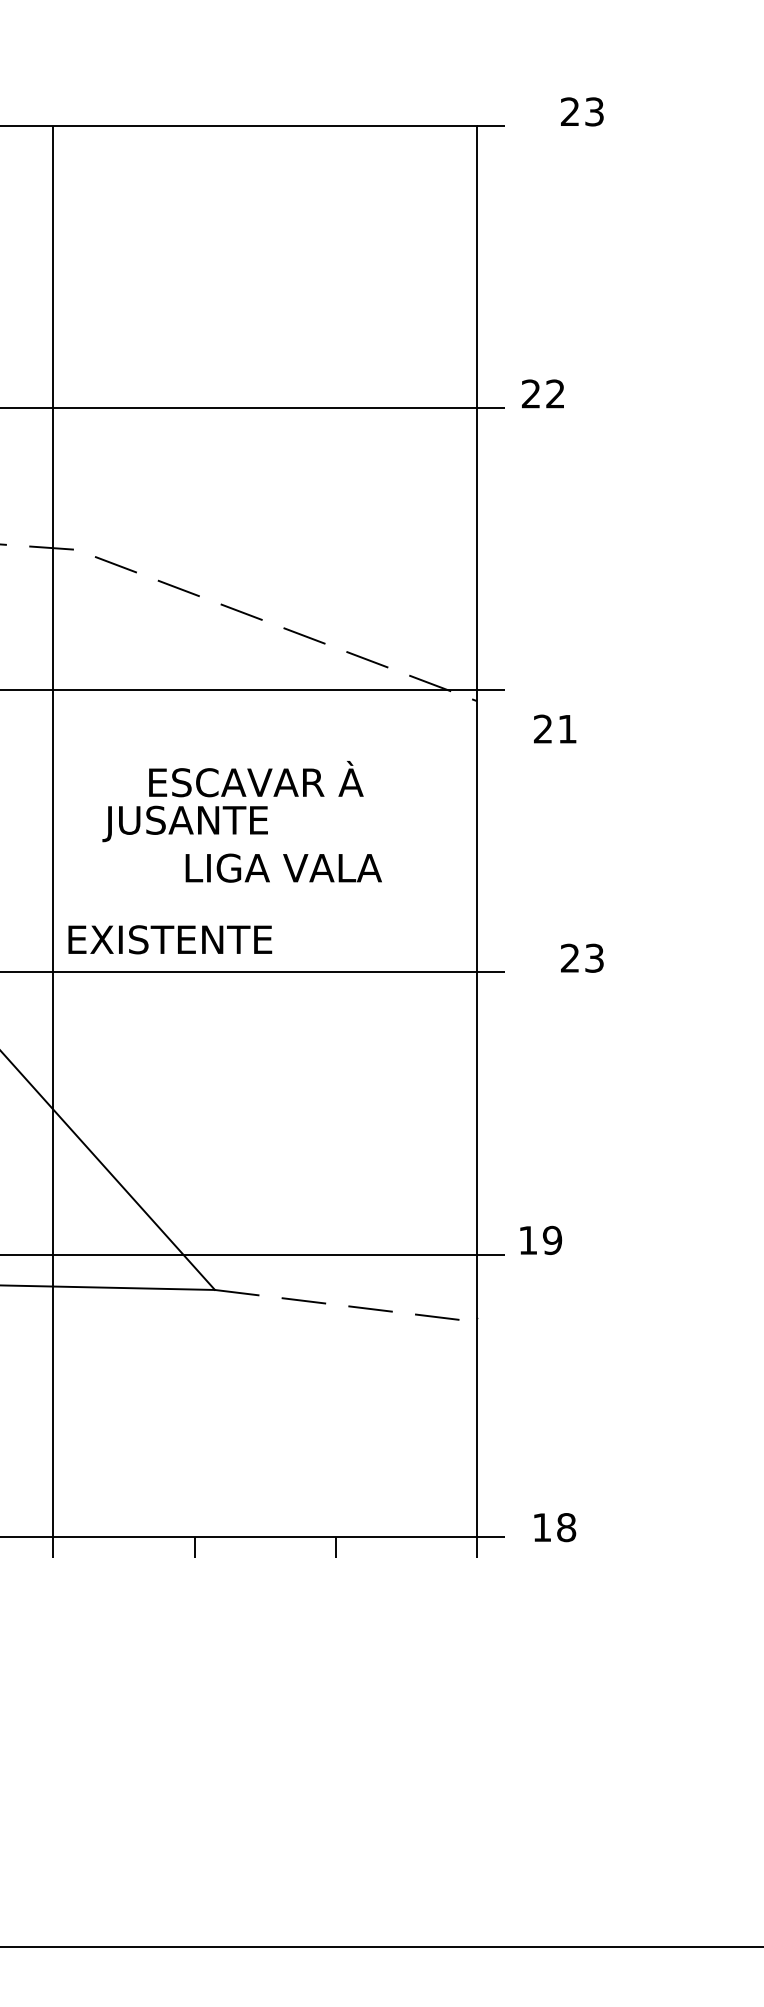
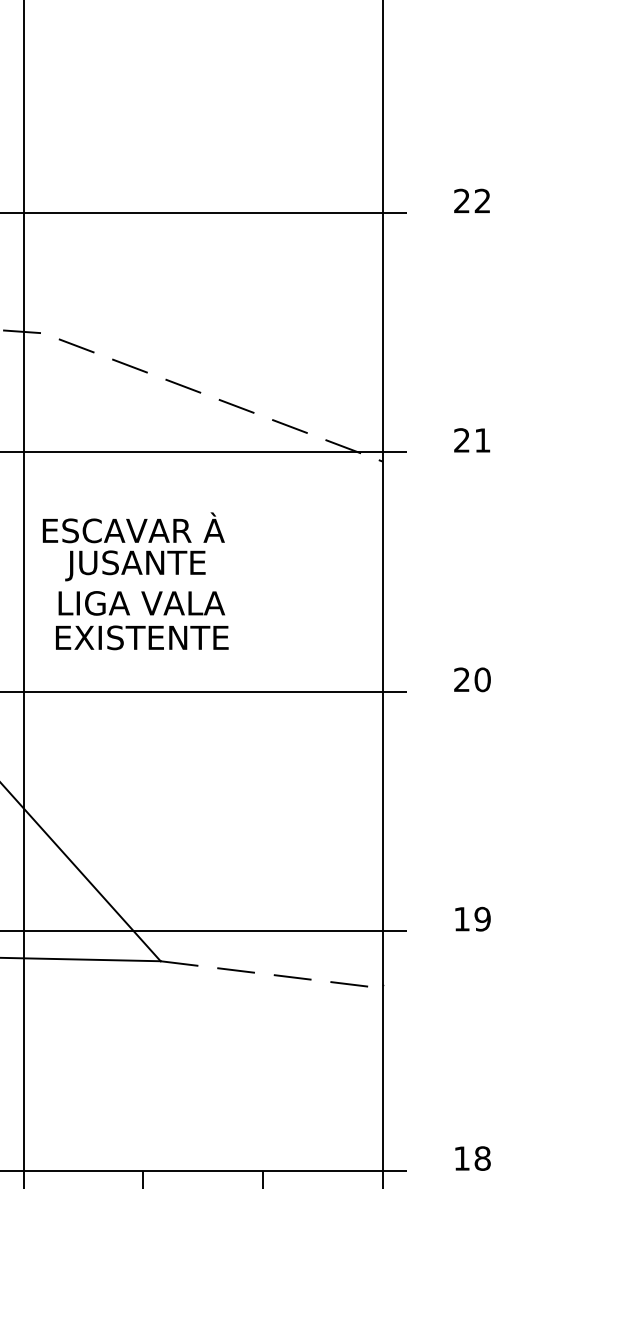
text: (542, 393) -> (471, 200), moved
text: (555, 728) -> (472, 439), moved
text: (256, 779) -> (133, 528), moved
text: (283, 867) -> (141, 602), moved
text: (170, 939) -> (142, 637), moved
text: (594, 957) -> (482, 679), 23 -> 20
text: (541, 1239) -> (473, 918), moved
text: (555, 1527) -> (473, 1158), moved

